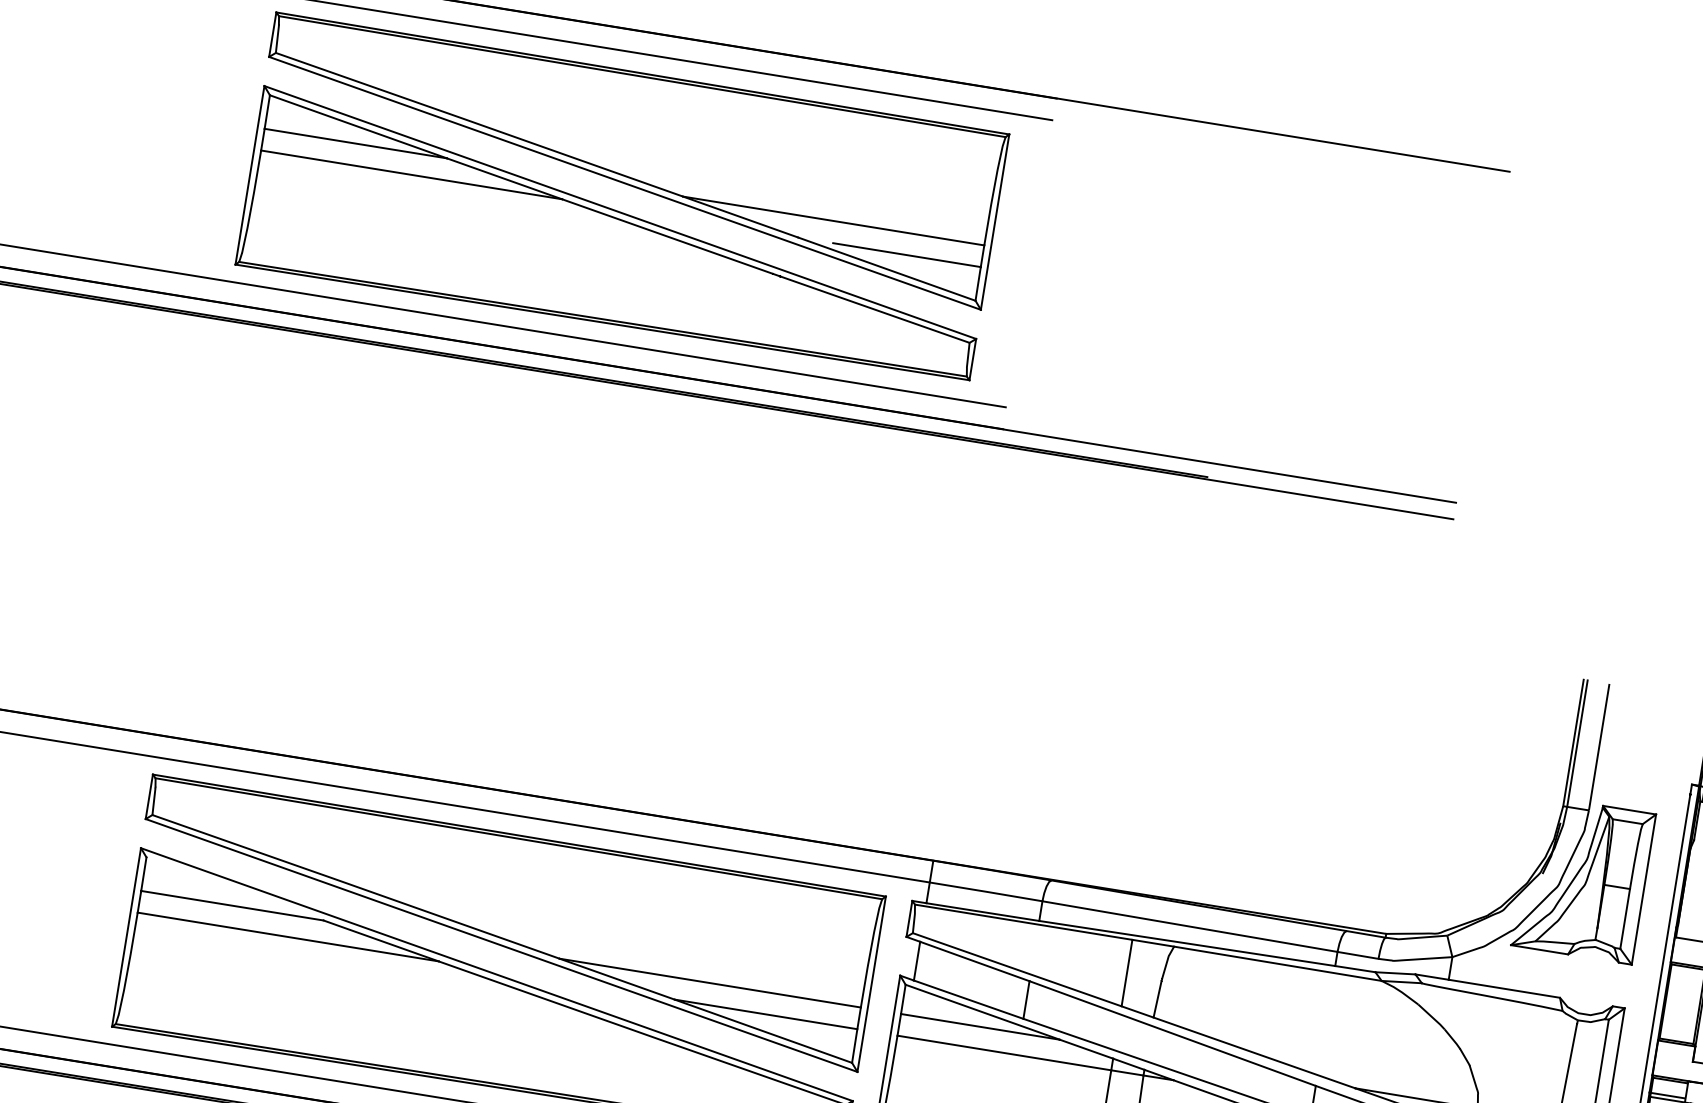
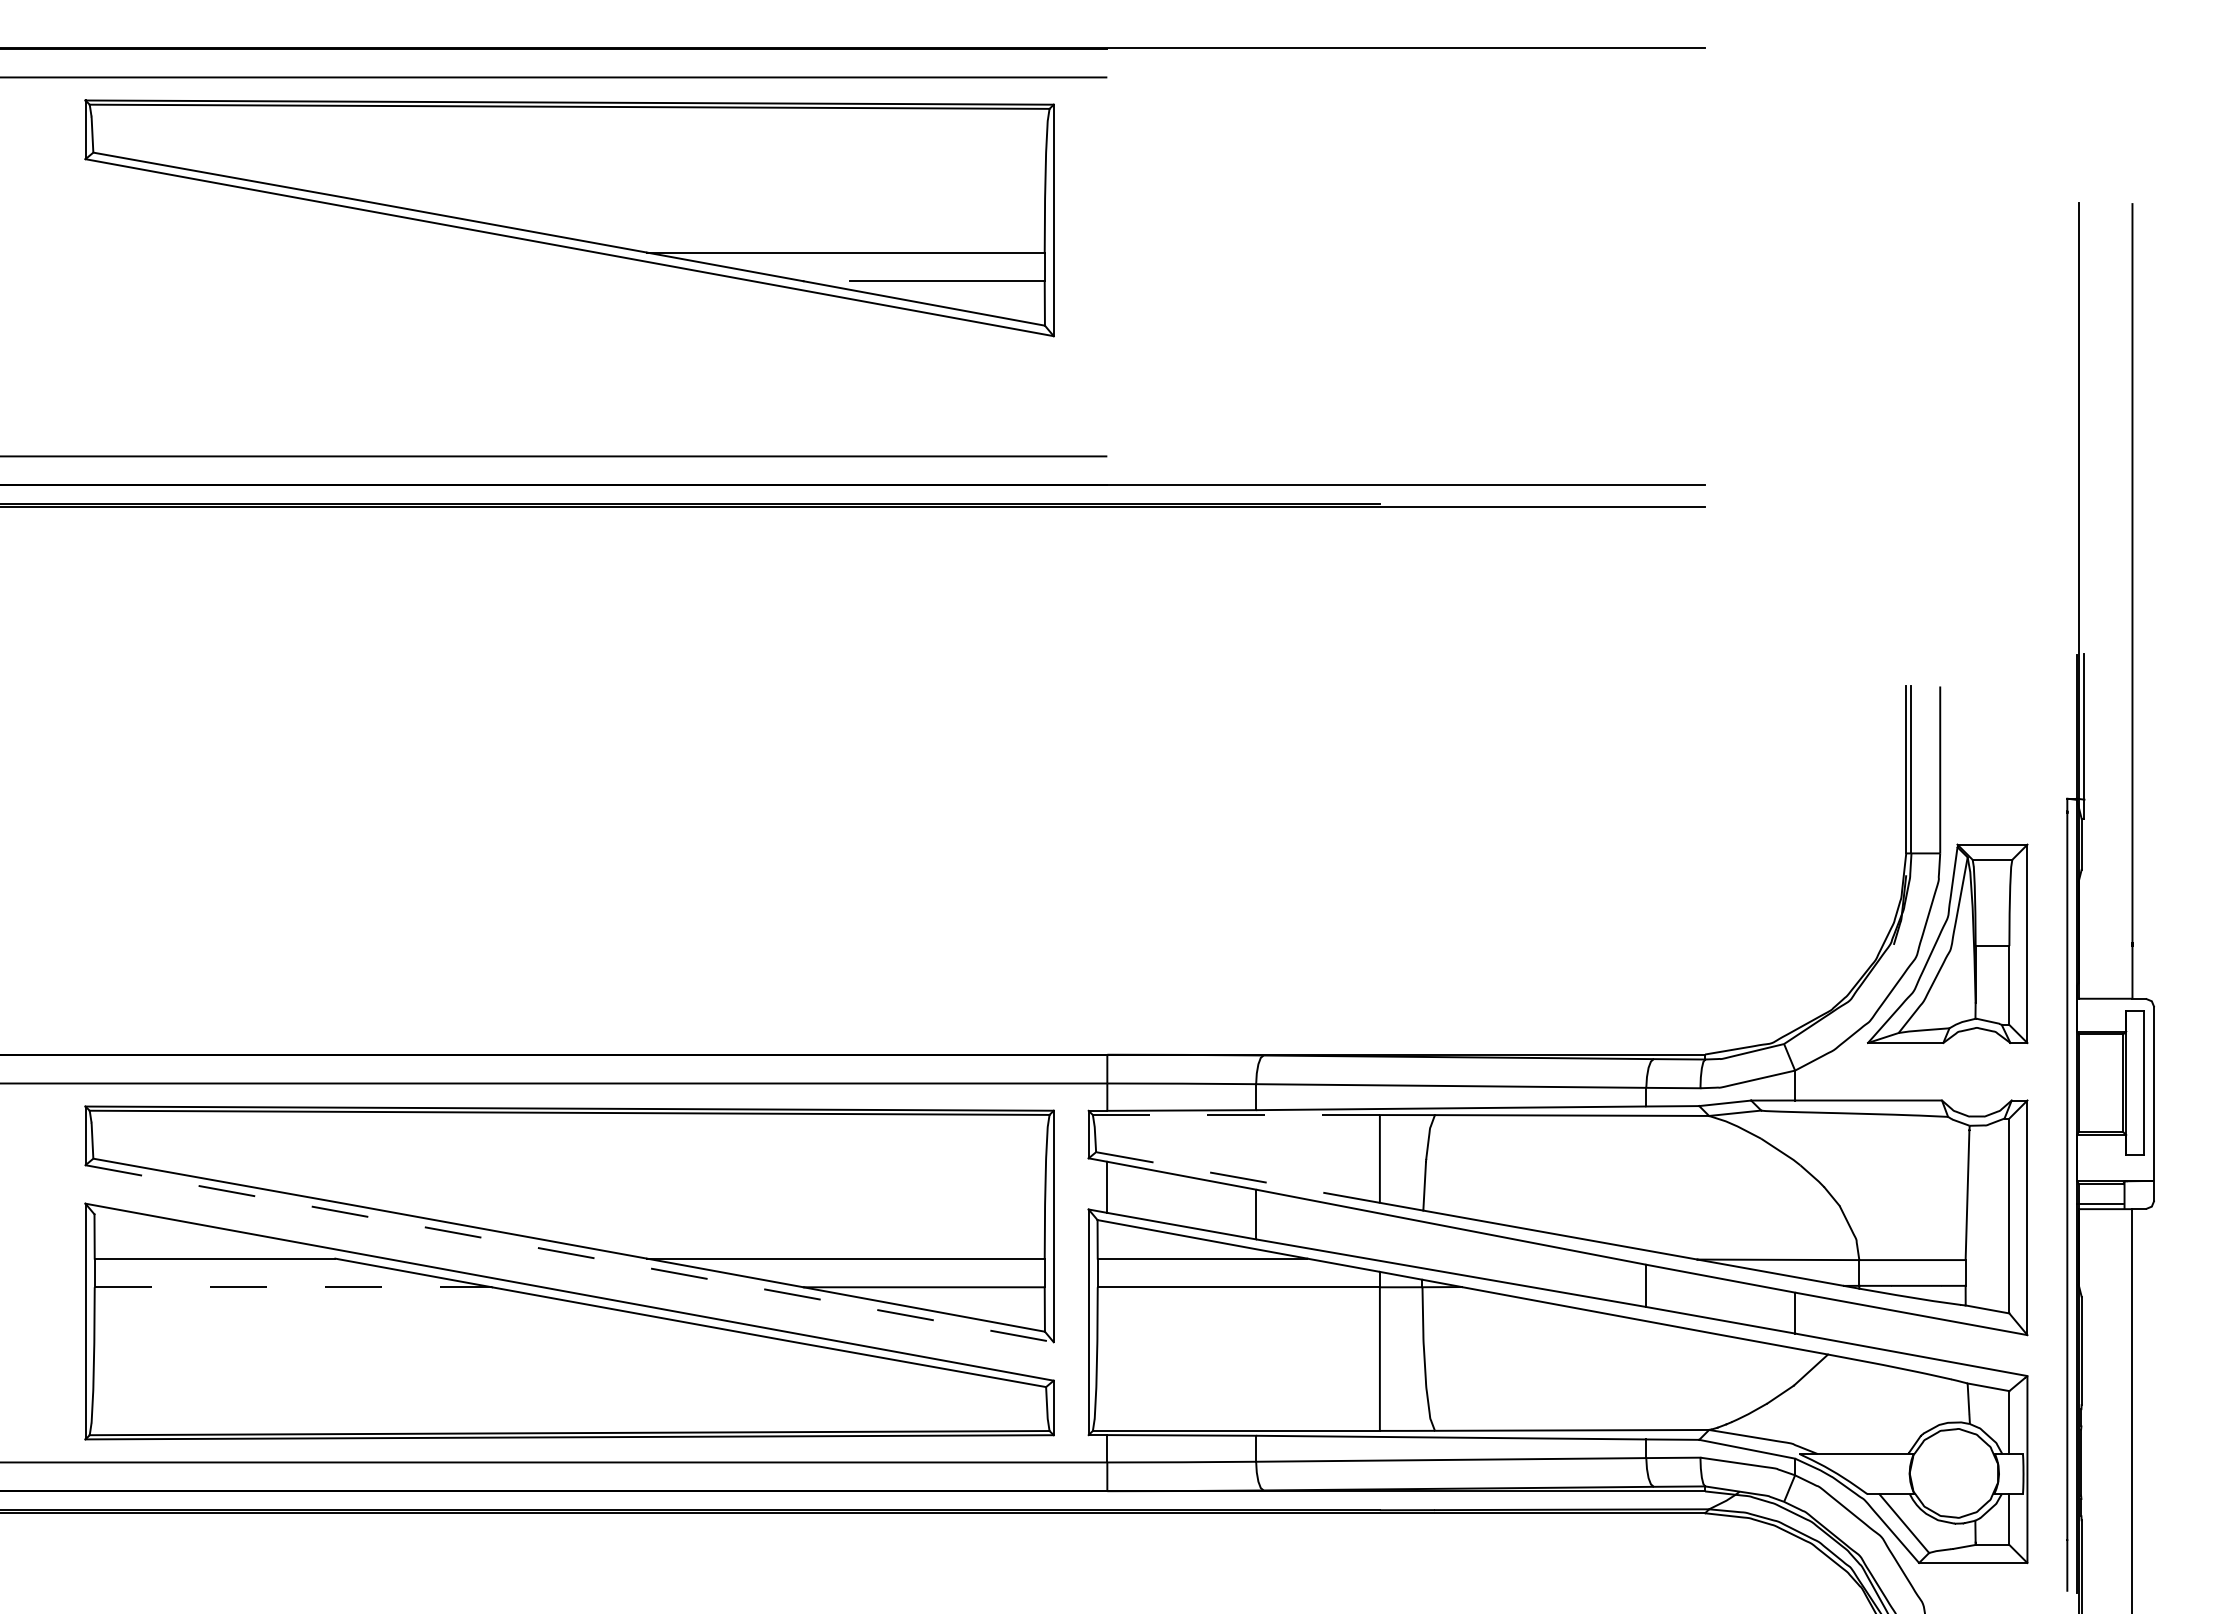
part: (616, 234) -> (569, 315), removed
line: (1022, 922) -> (1235, 1115), solid -> dashed
line: (288, 937) -> (293, 1287), solid -> dashed
line: (502, 945) -> (570, 1253), solid -> dashed
line: (1016, 969) -> (1237, 1177), solid -> dashed

